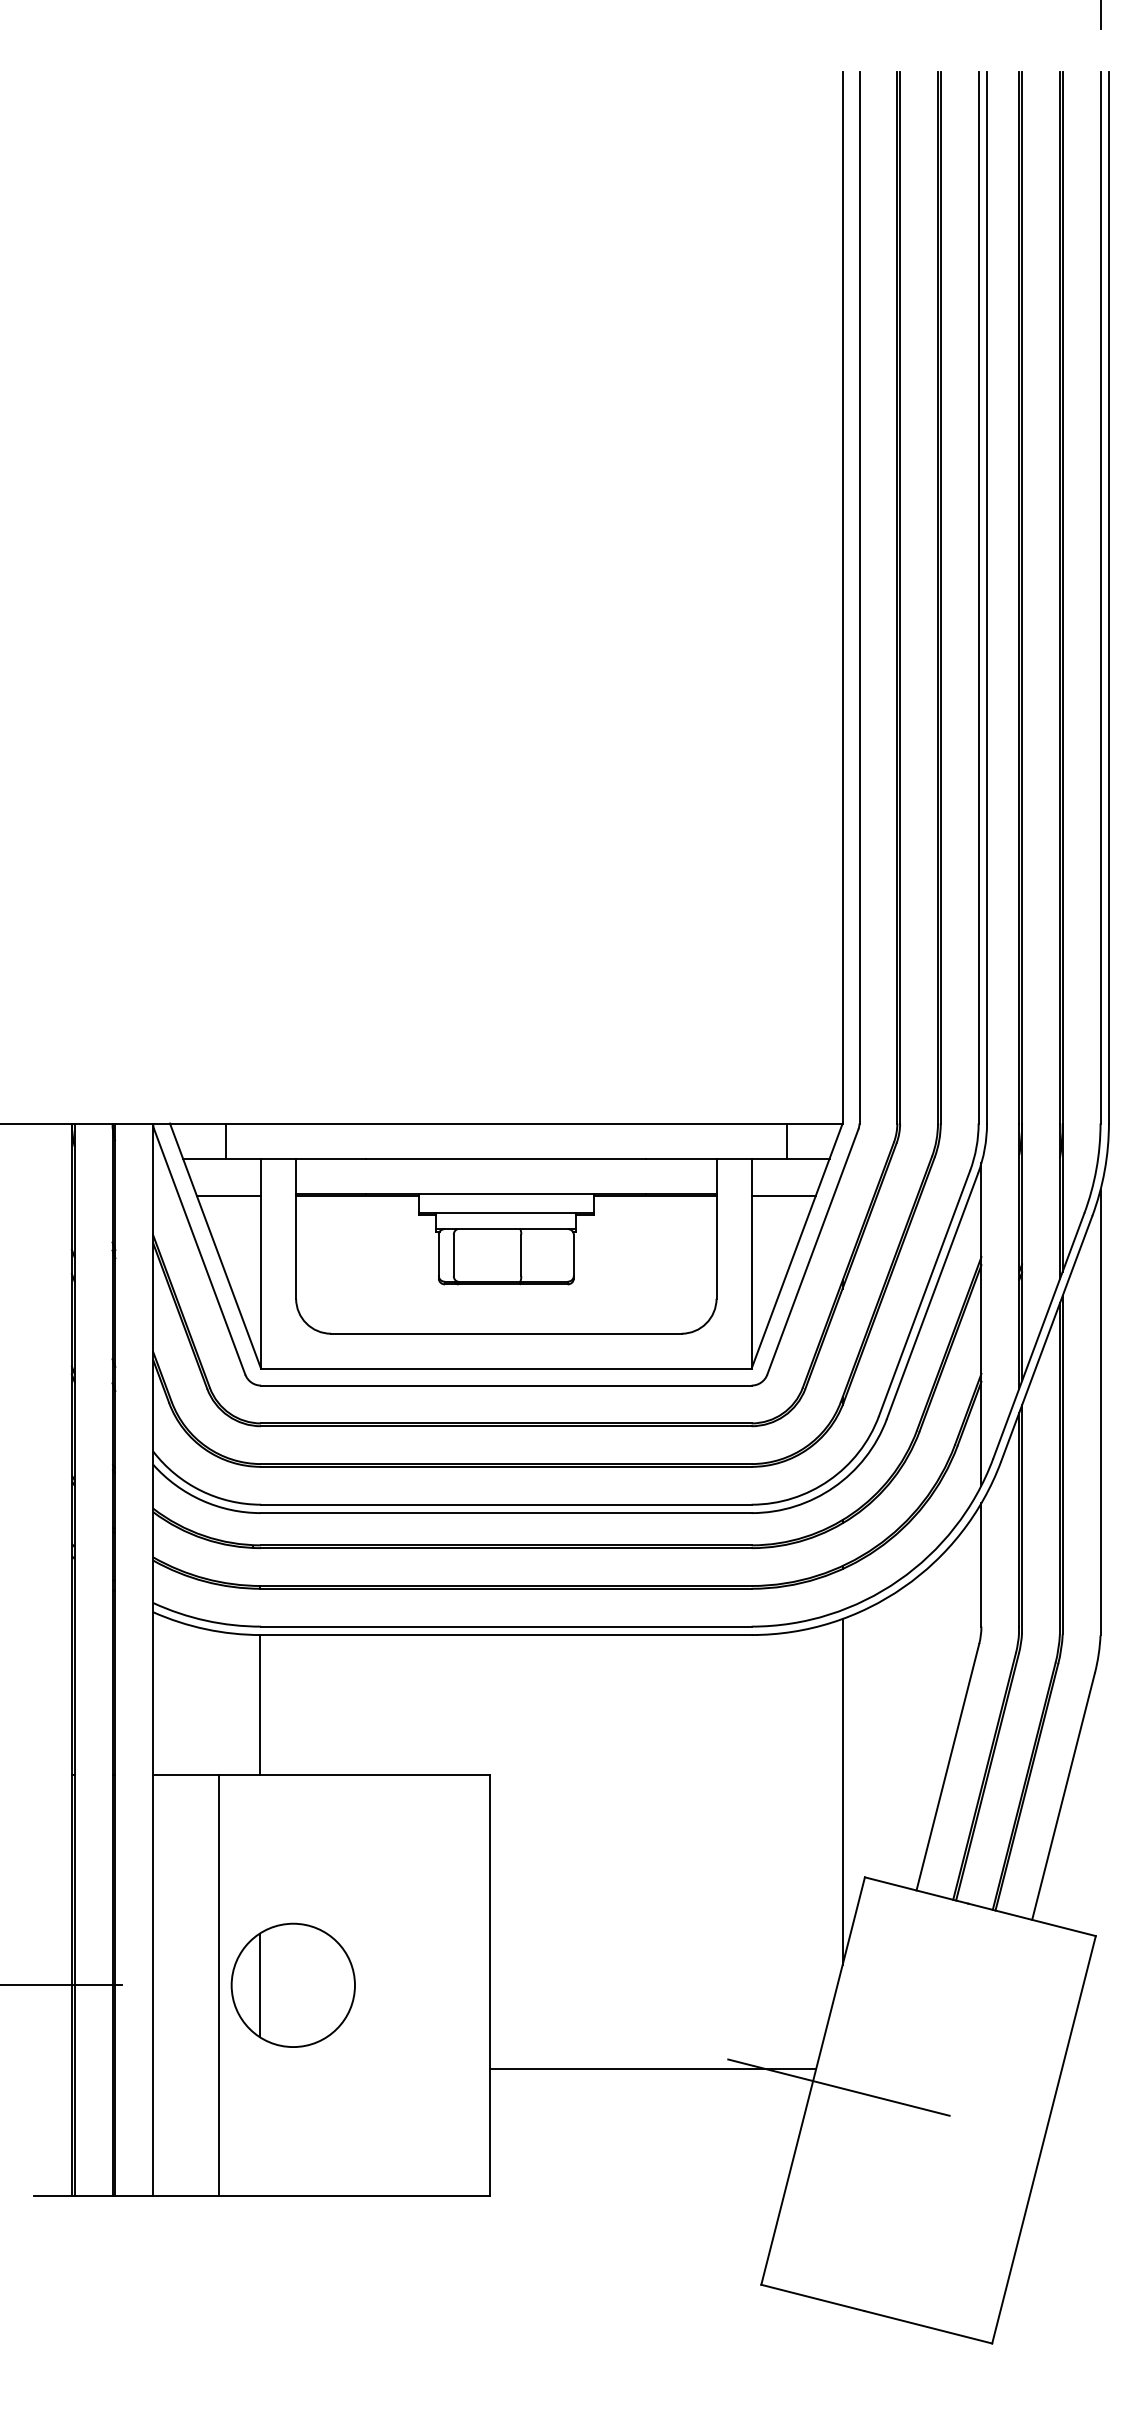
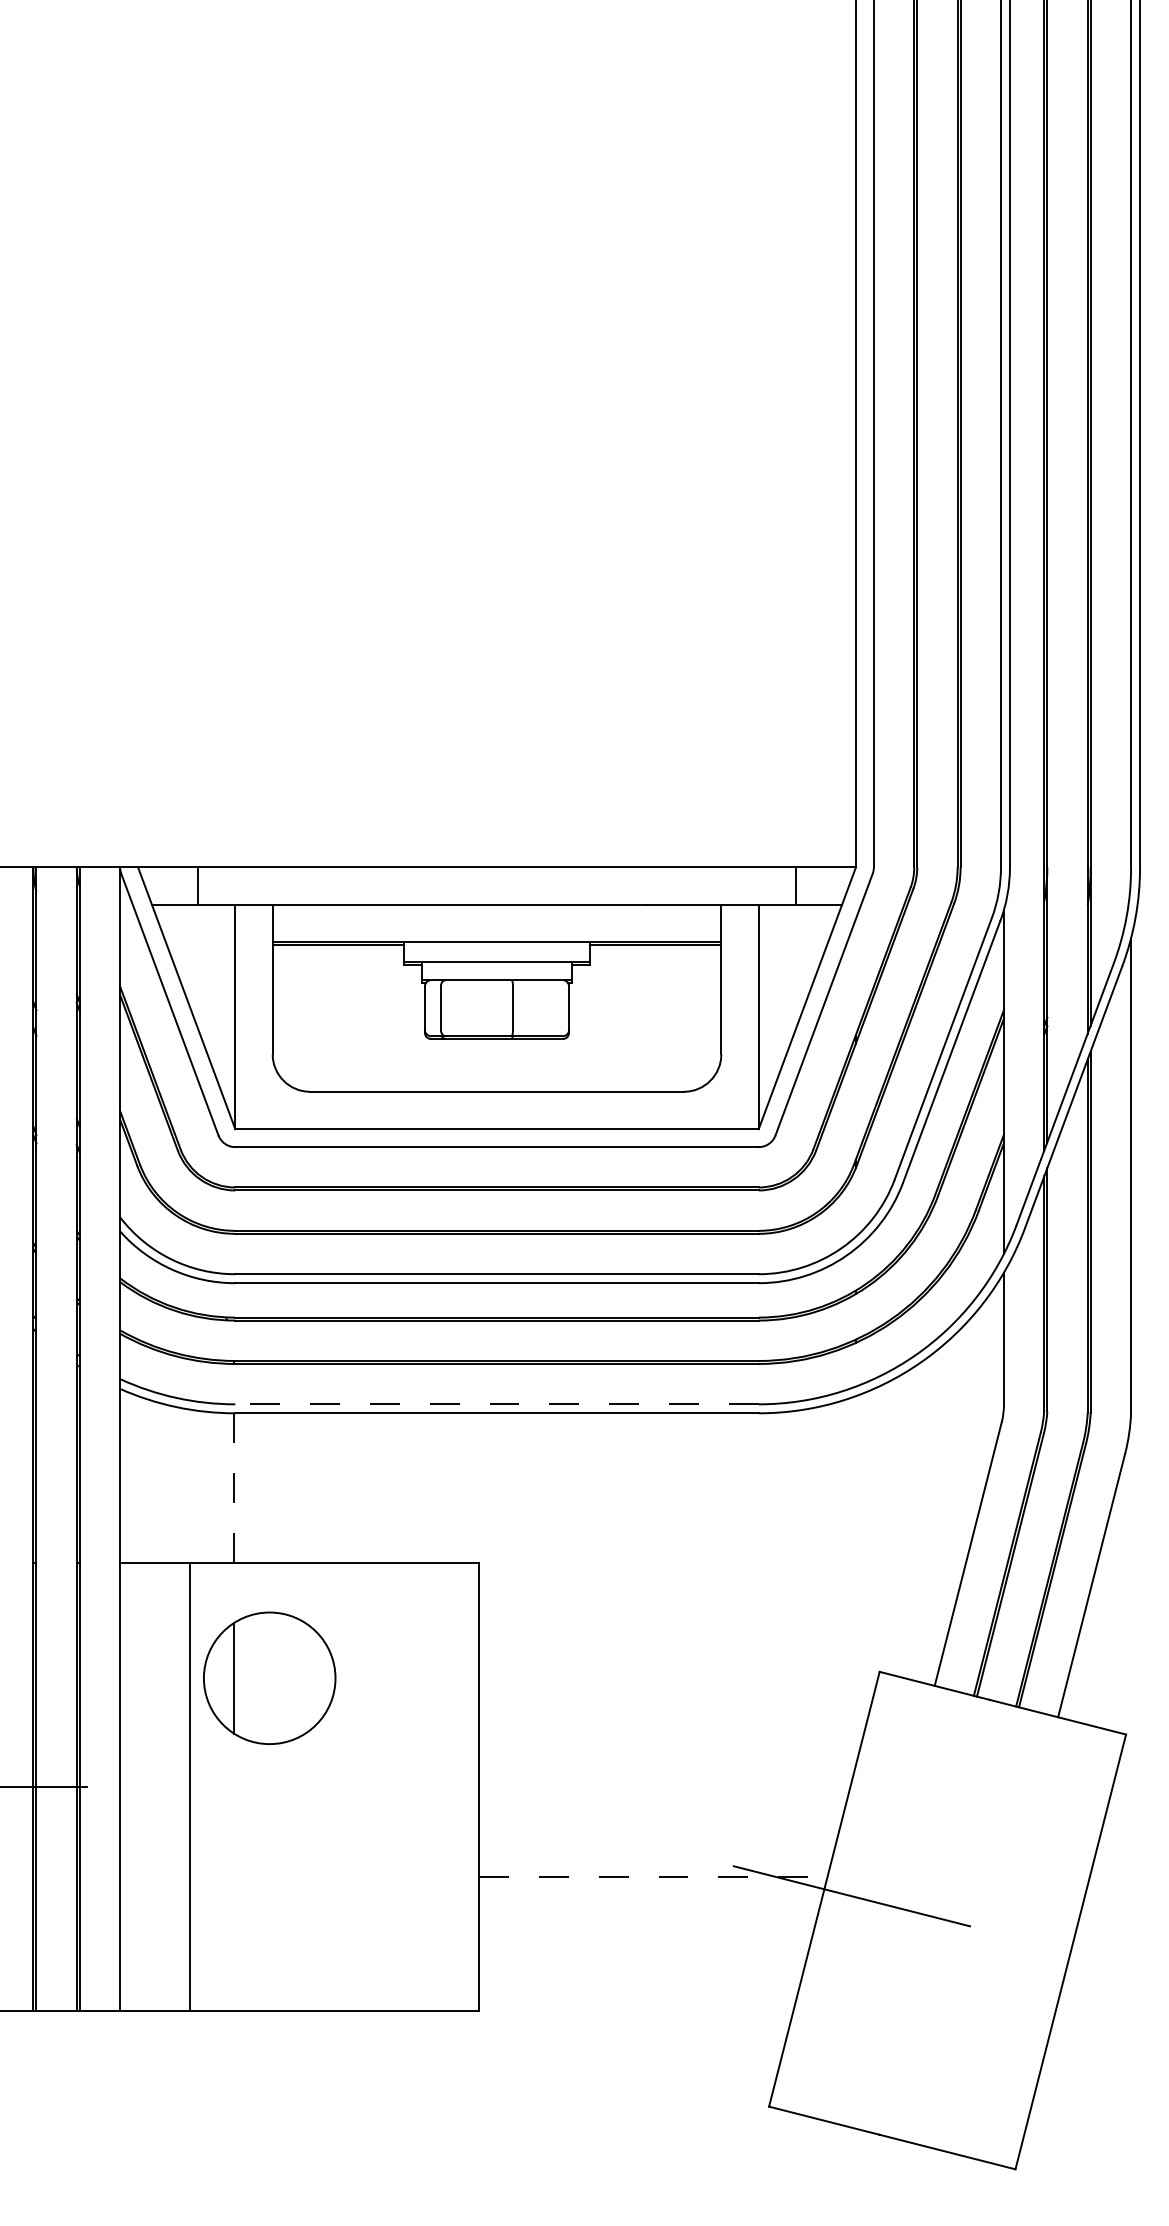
line: (229, 1196) -> (201, 945), removed
line: (783, 1196) -> (792, 945), removed
line: (505, 1626) -> (496, 1404), solid -> dashed
line: (259, 1705) -> (233, 1488), solid -> dashed
line: (842, 1791) -> (855, 1580), removed
part: (292, 1984) -> (268, 1677), moved
line: (653, 2069) -> (654, 1876), solid -> dashed

